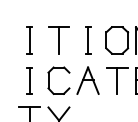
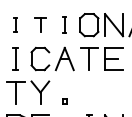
part: (29, 39) -> (15, 24), size x0.6
part: (59, 39) -> (40, 24), size x0.6
part: (87, 39) -> (64, 24), size x0.7

